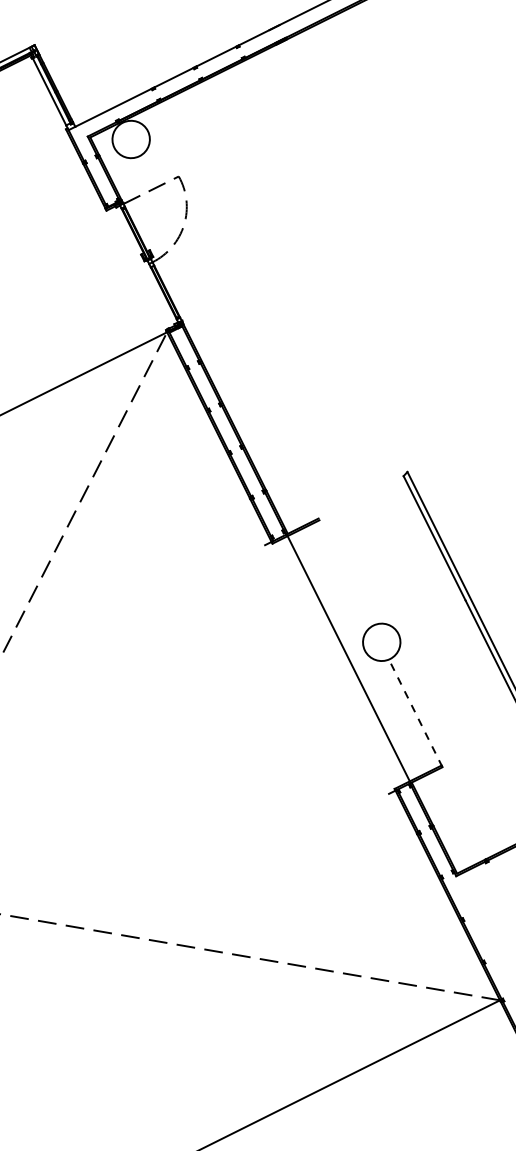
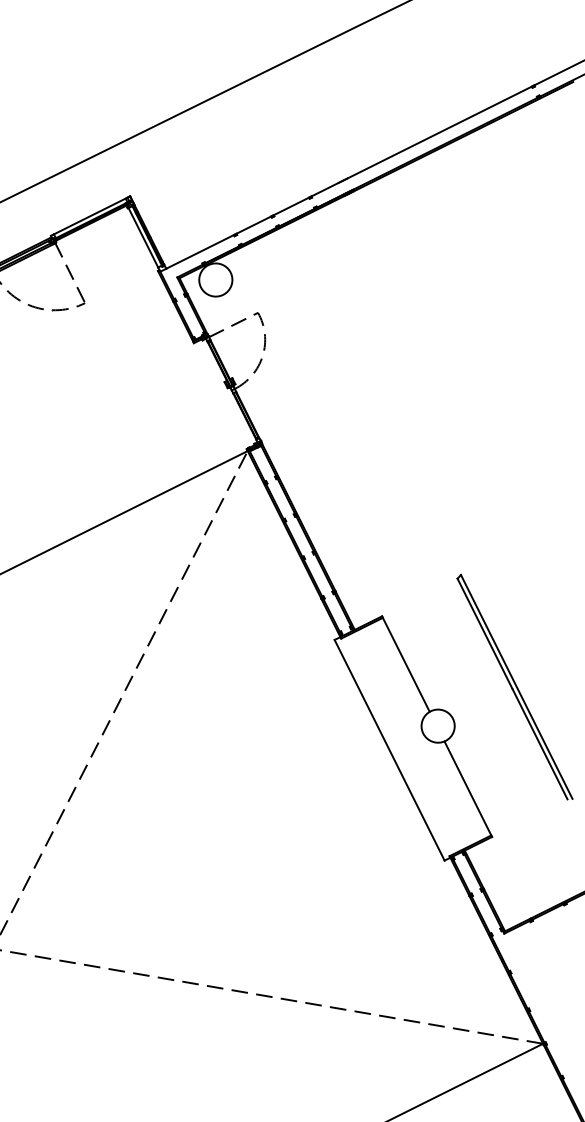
line: (344, 571) -> (405, 663), added
line: (348, 657) -> (389, 749), moved
line: (415, 712) -> (468, 788), dashed -> solid

